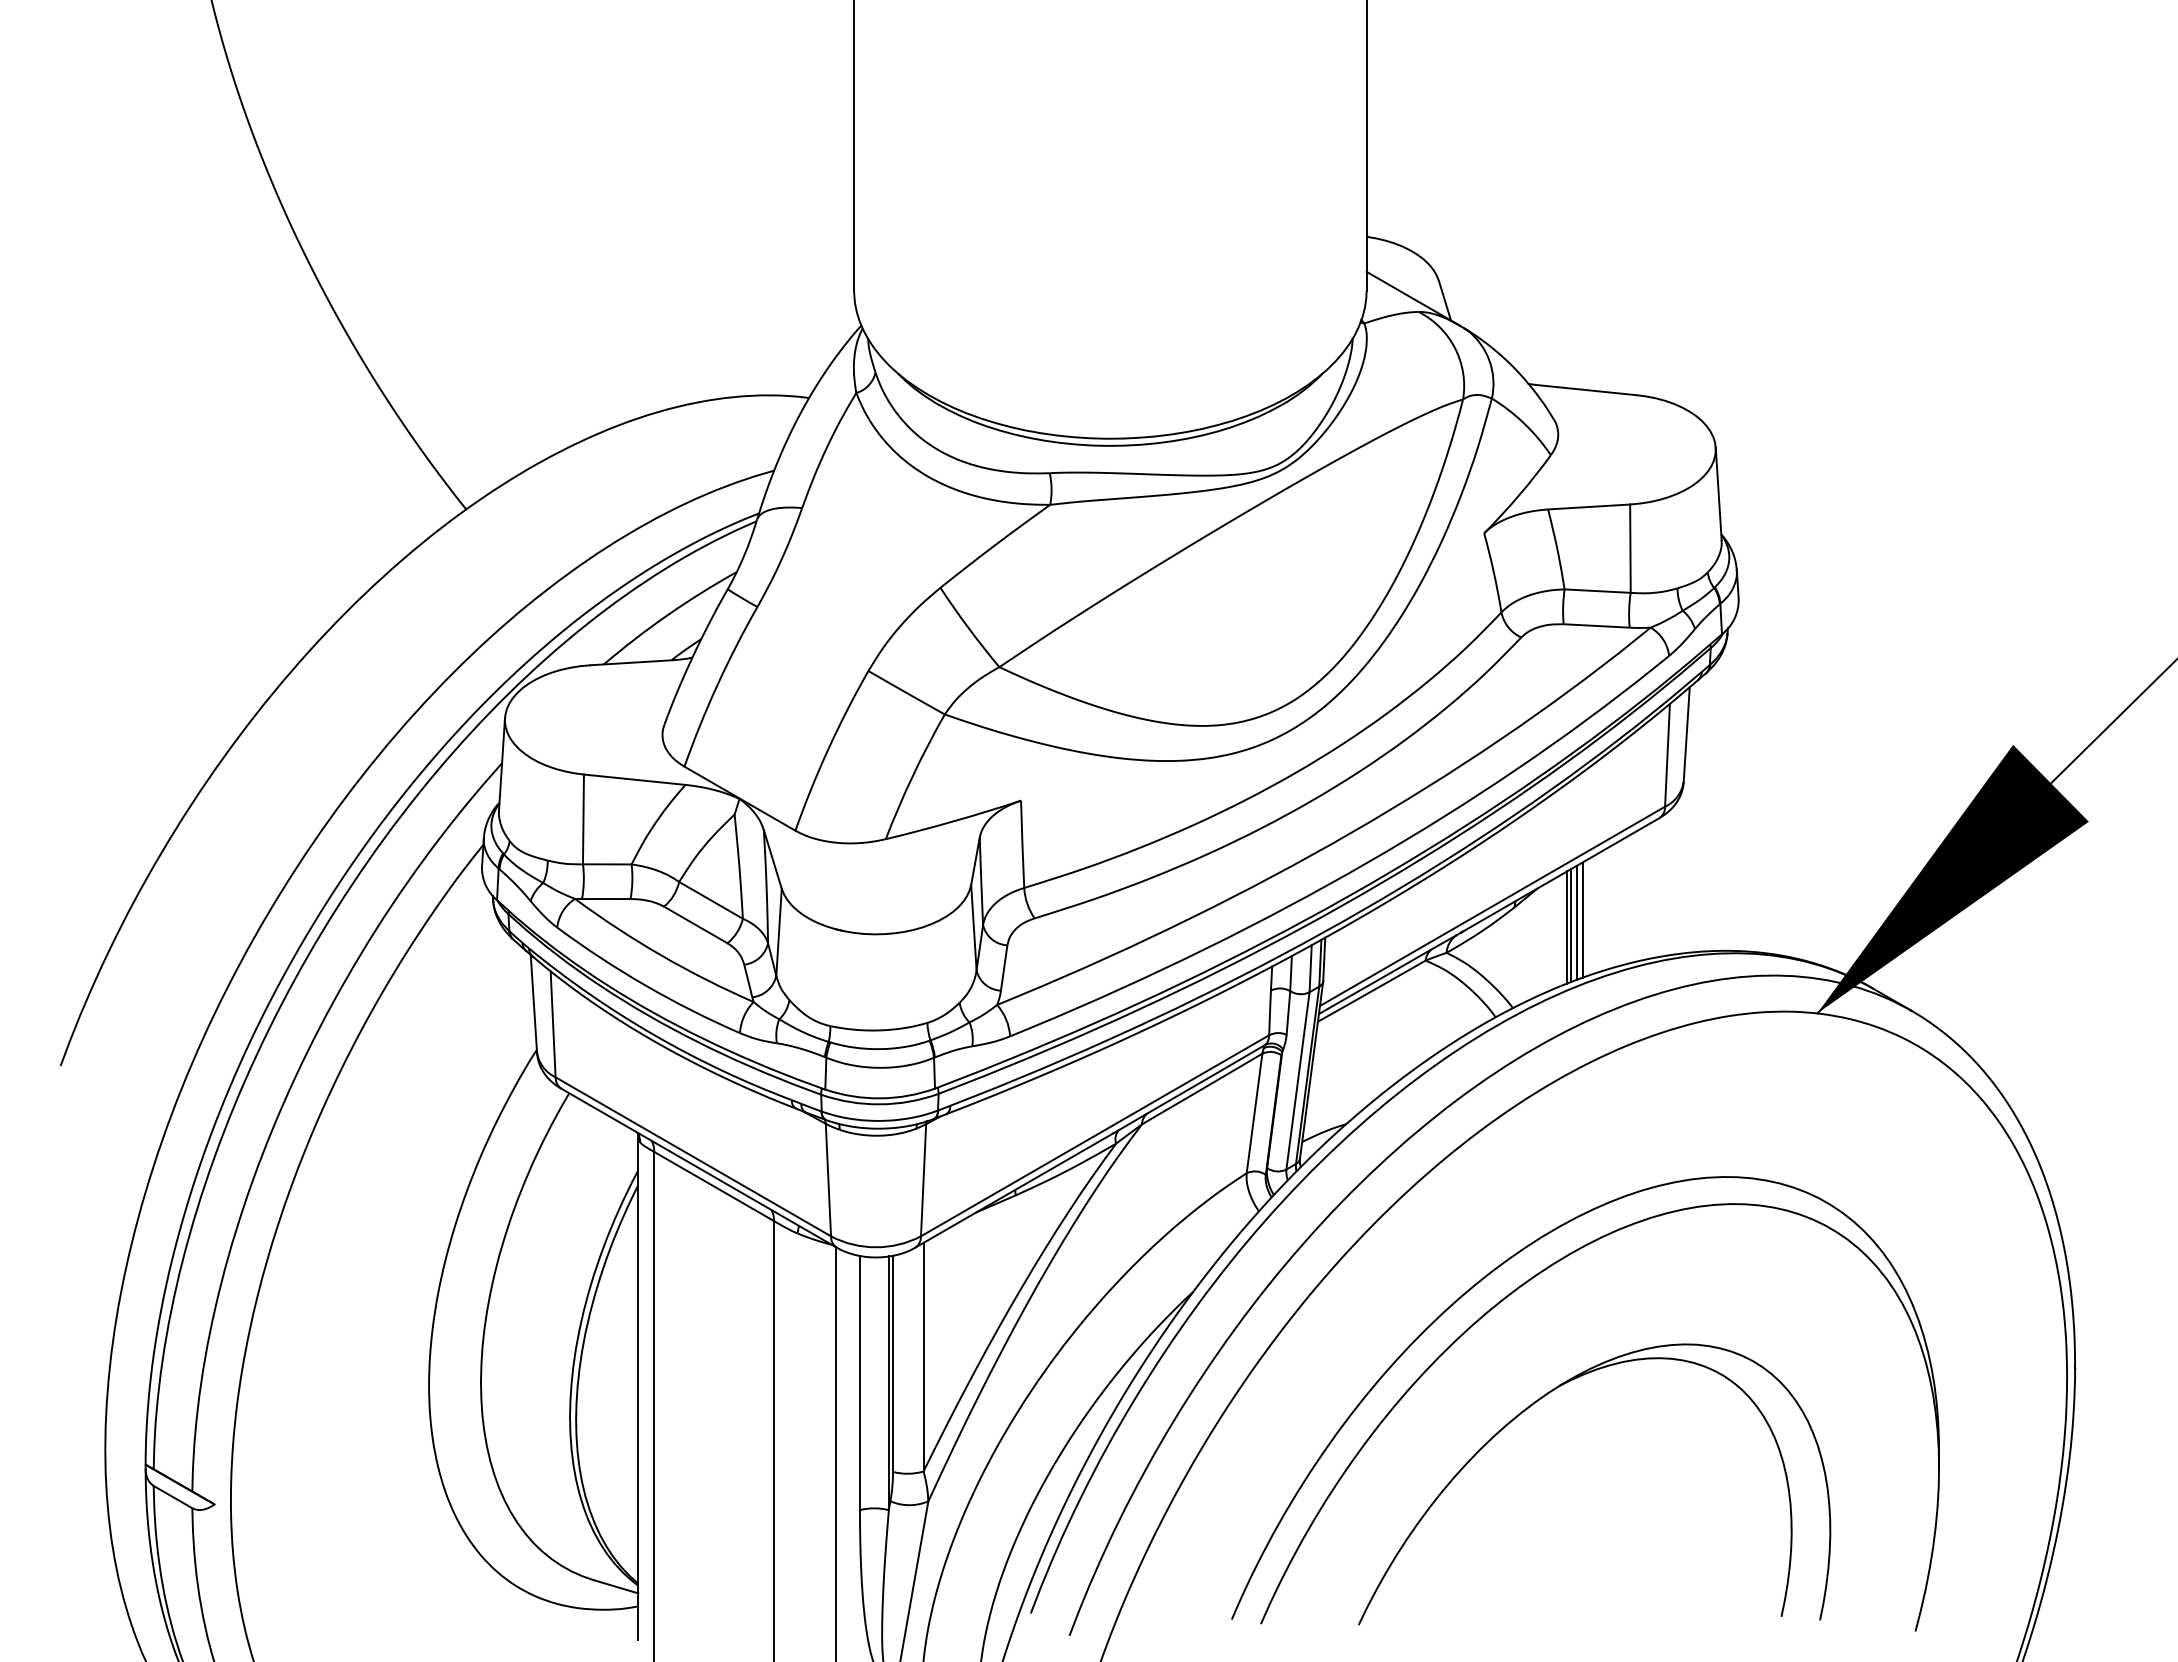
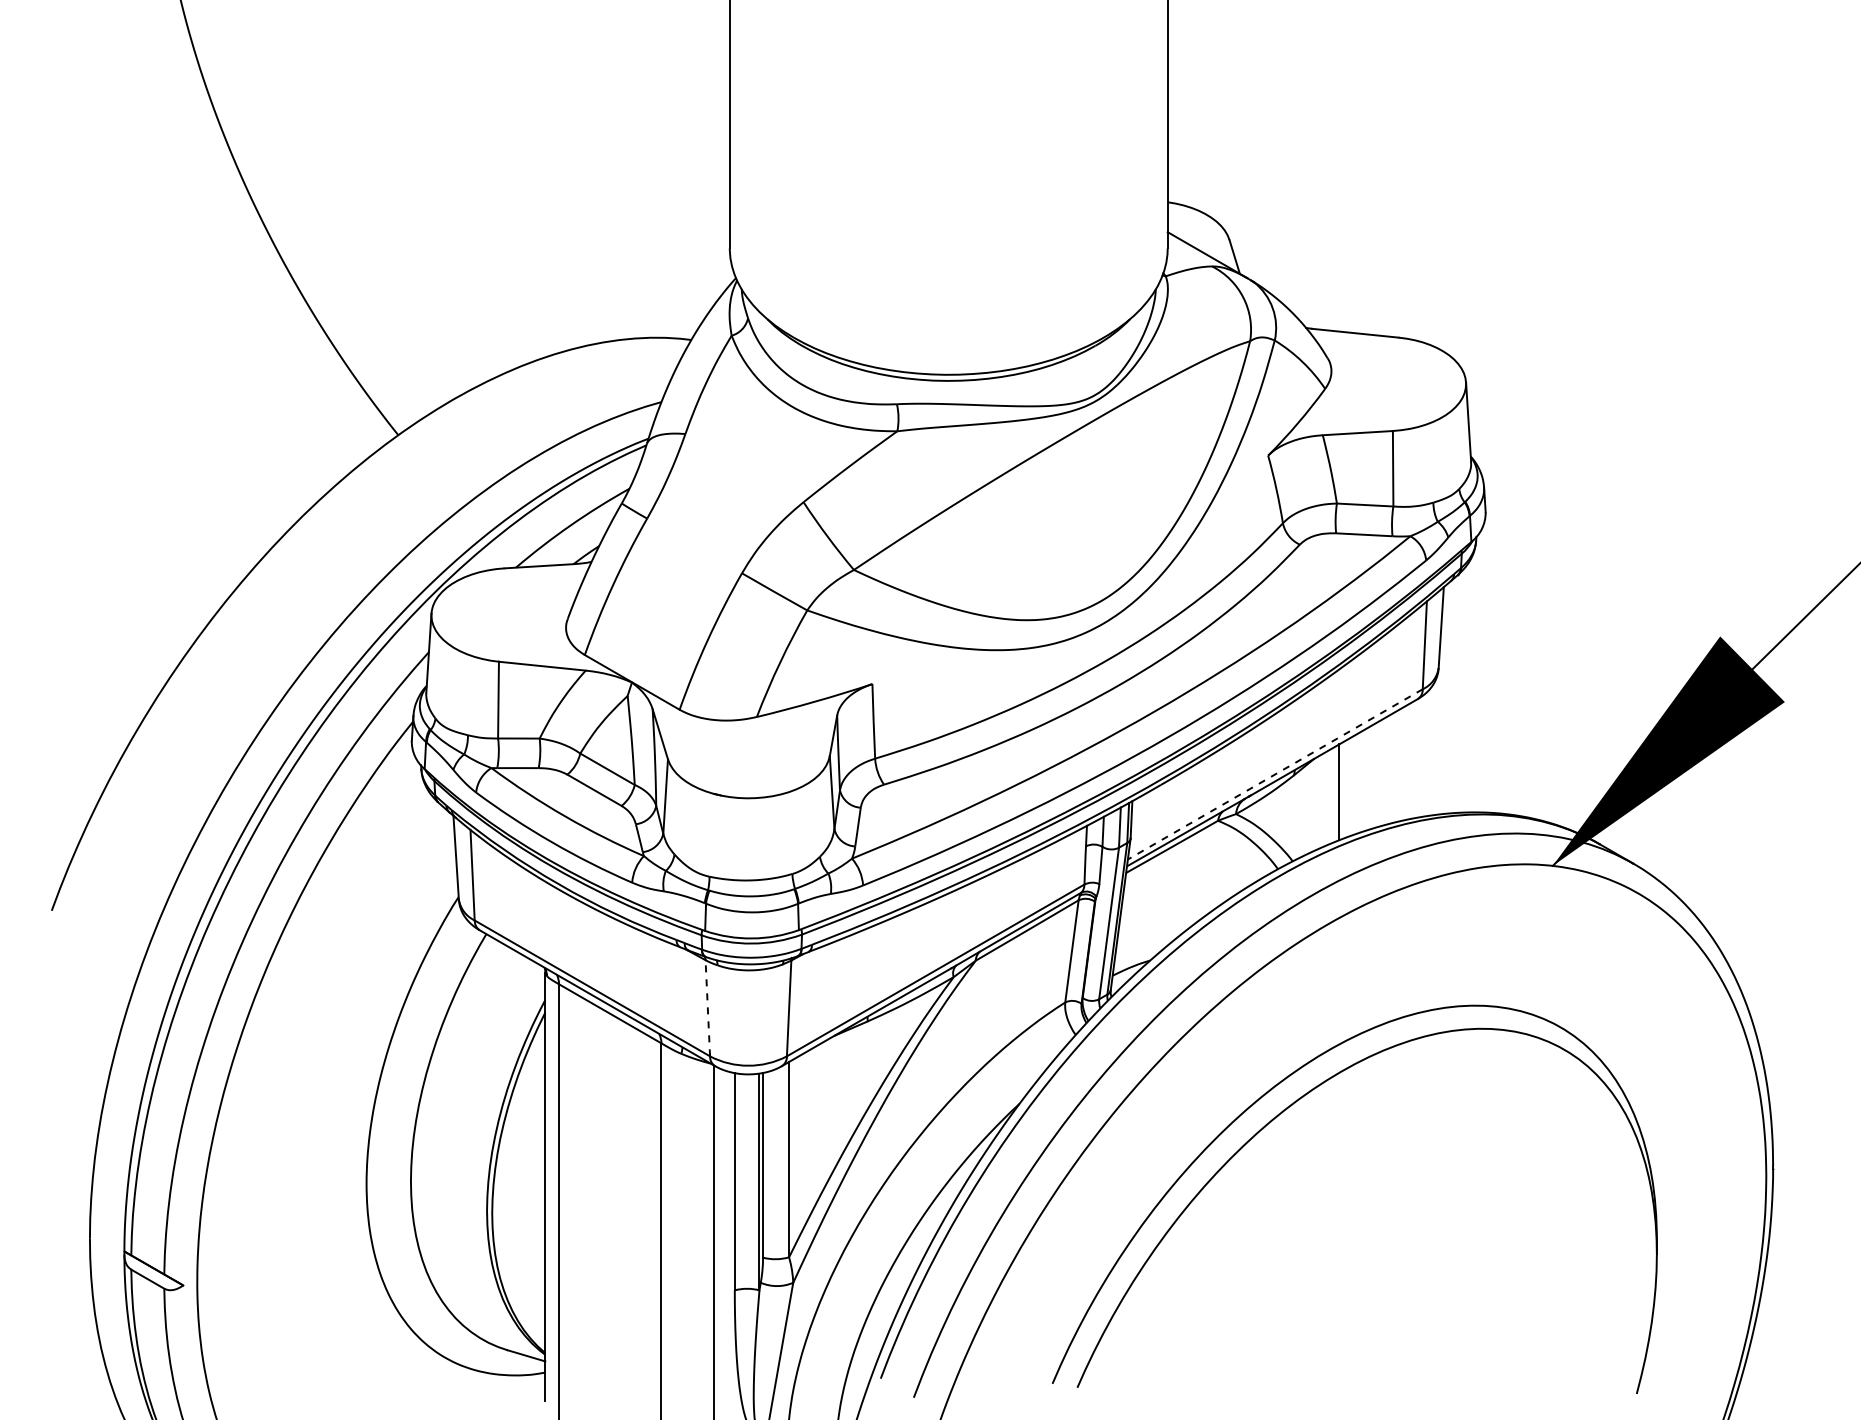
line: (1492, 906) -> (1275, 774), solid -> dashed
line: (1582, 919) -> (1352, 785), removed
line: (1577, 922) -> (1347, 788), removed
line: (1571, 924) -> (1342, 789), removed
line: (828, 1179) -> (707, 1007), solid -> dashed
part: (1534, 1404) -> (1311, 1200), removed

